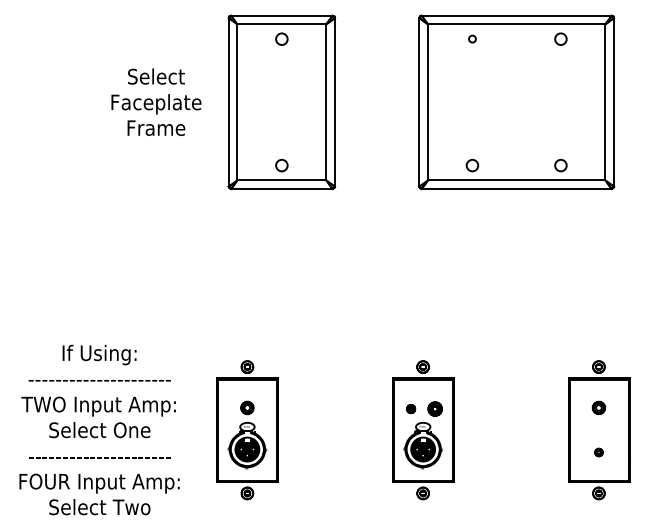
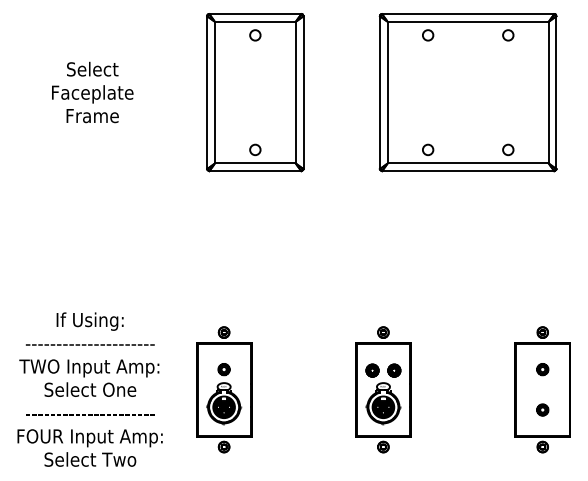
circle: (472, 38) -> (428, 34), size x1.67
text: (156, 101) -> (92, 91), moved
part: (410, 408) -> (371, 370), size x1.67
part: (598, 452) -> (542, 409), size x1.67

